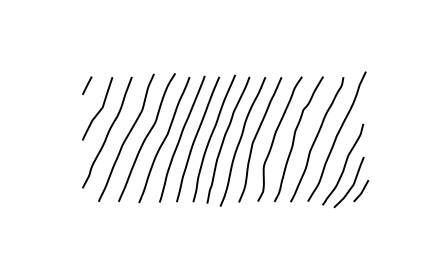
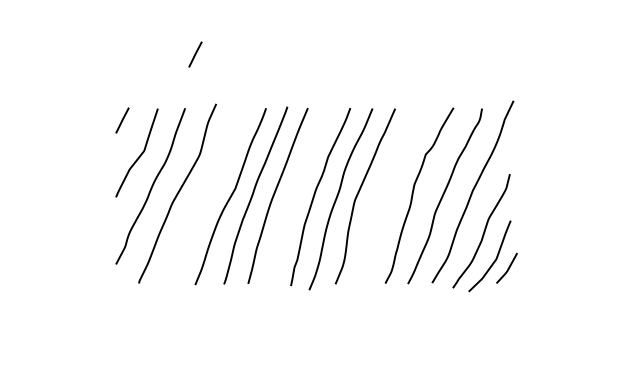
line: (139, 38) -> (195, 54), added
curve: (146, 137) -> (205, 193), removed
curve: (275, 137) -> (386, 193), removed
curve: (211, 138) -> (296, 194), removed

